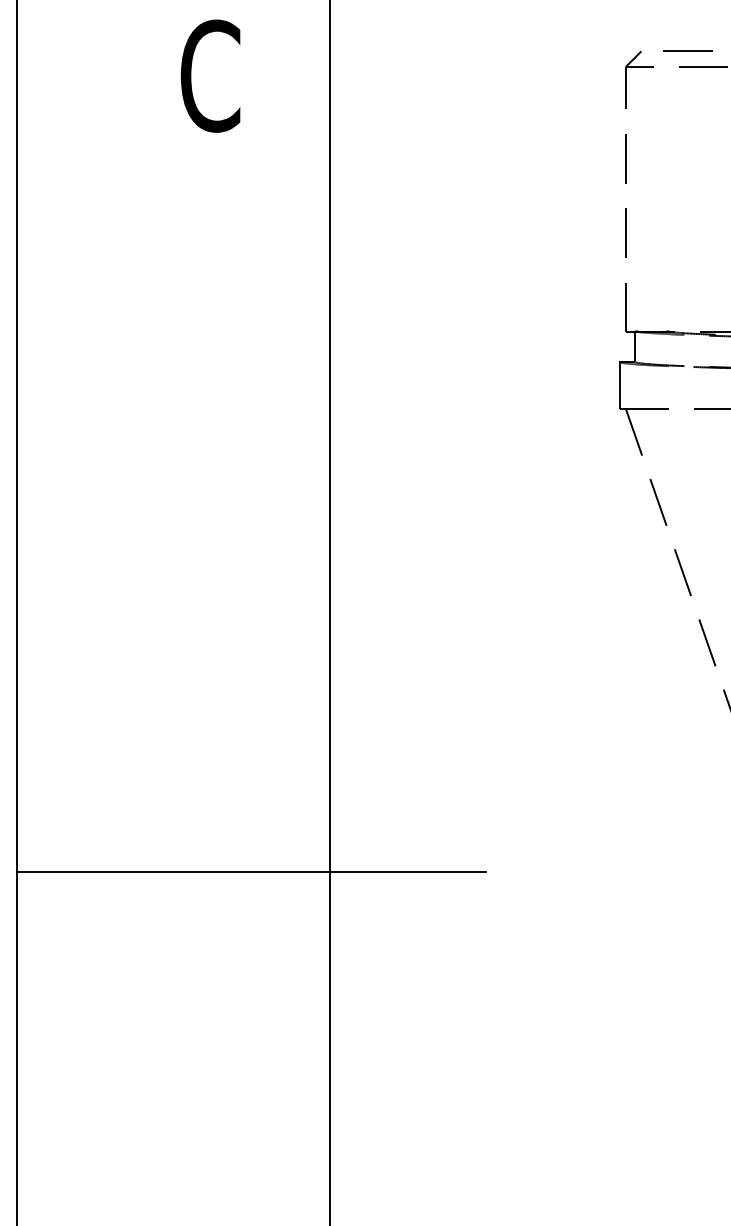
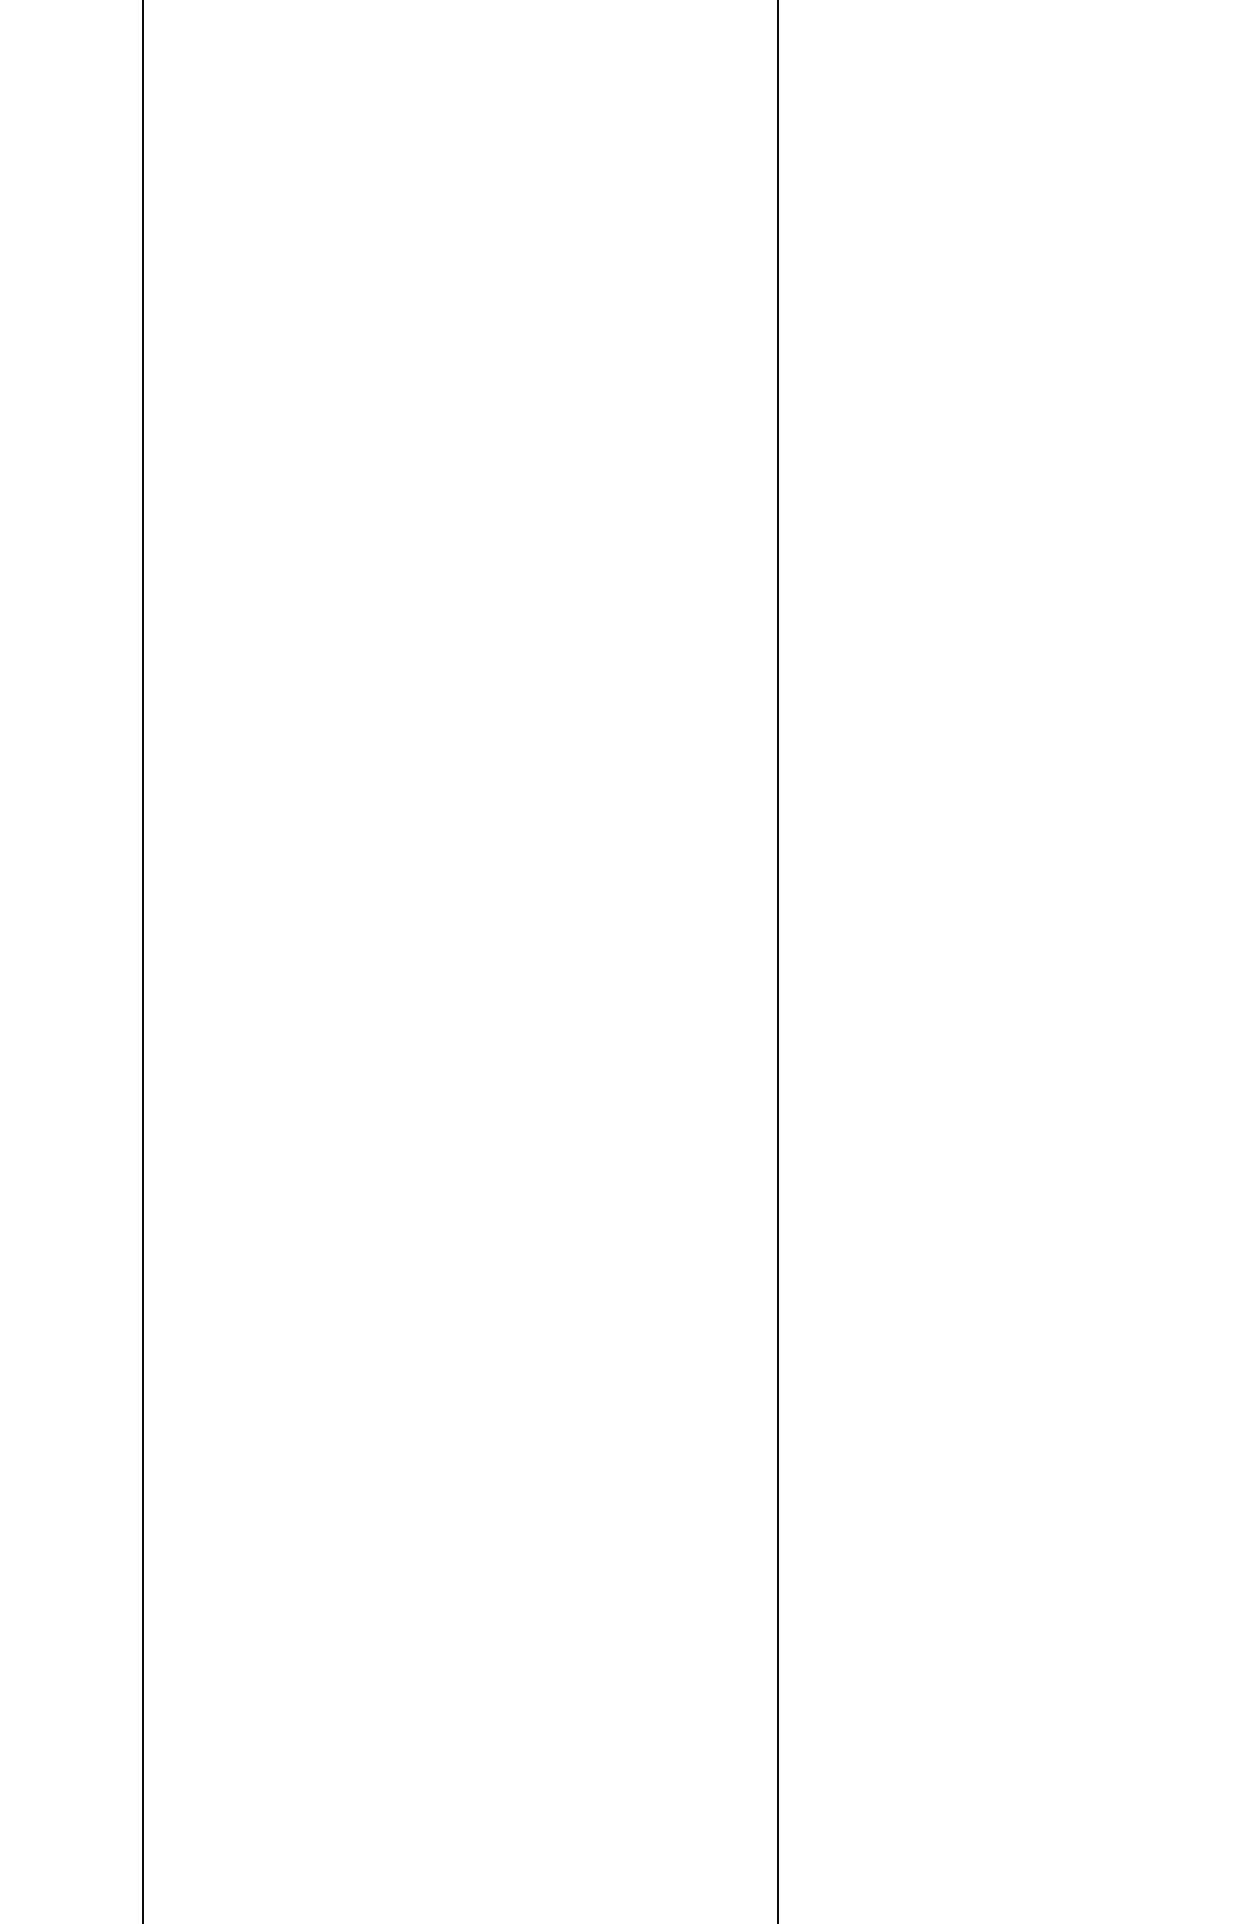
line: (251, 872) -> (619, 1045), removed

